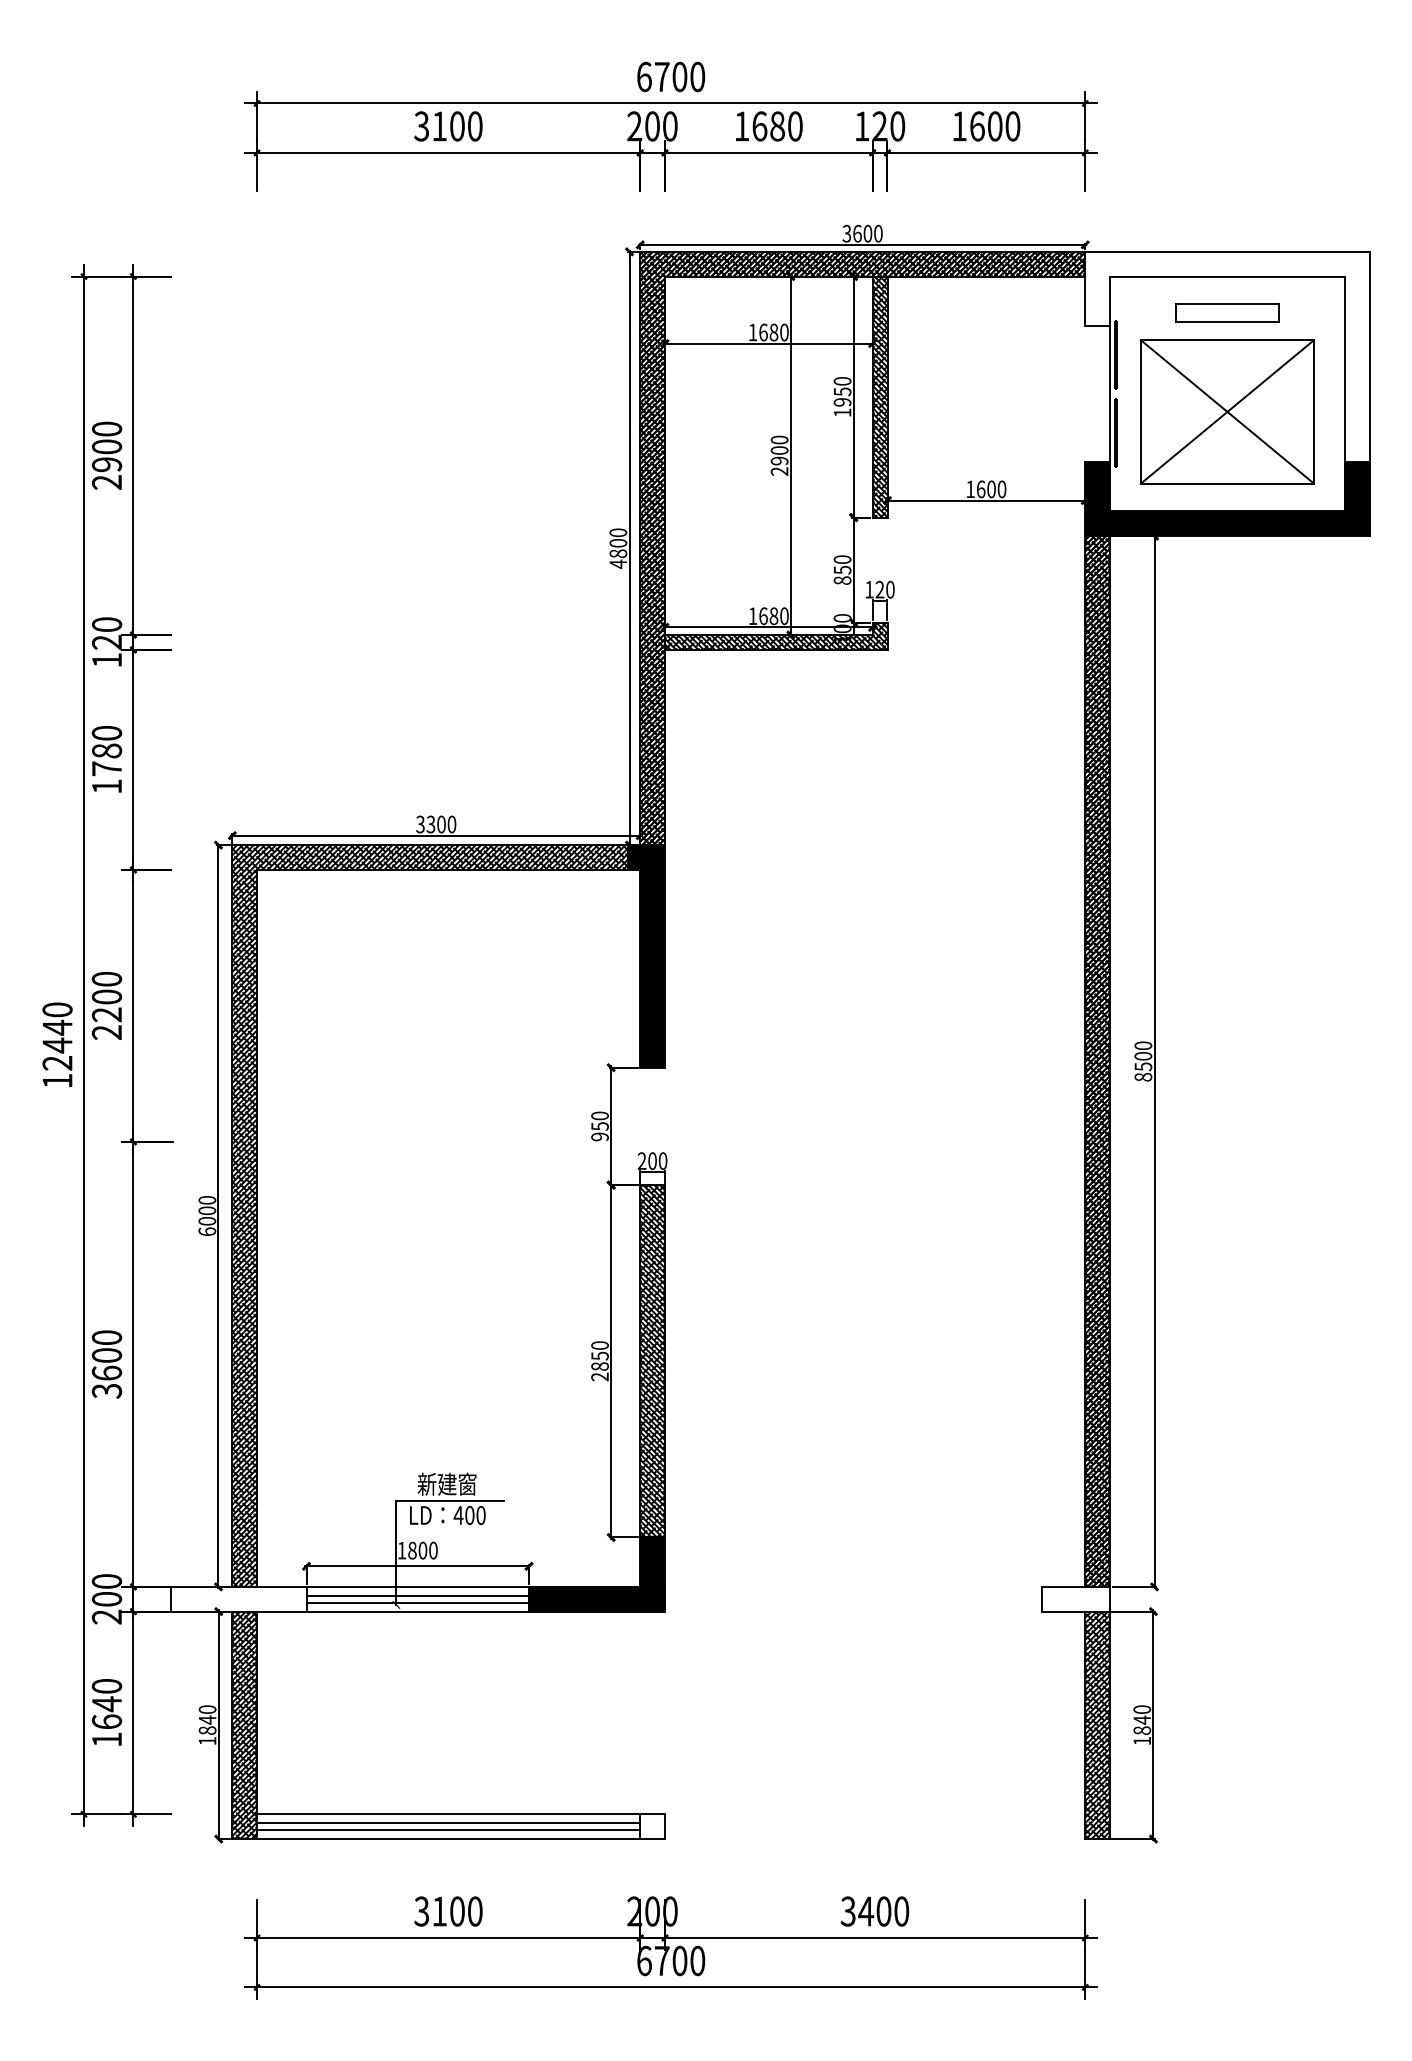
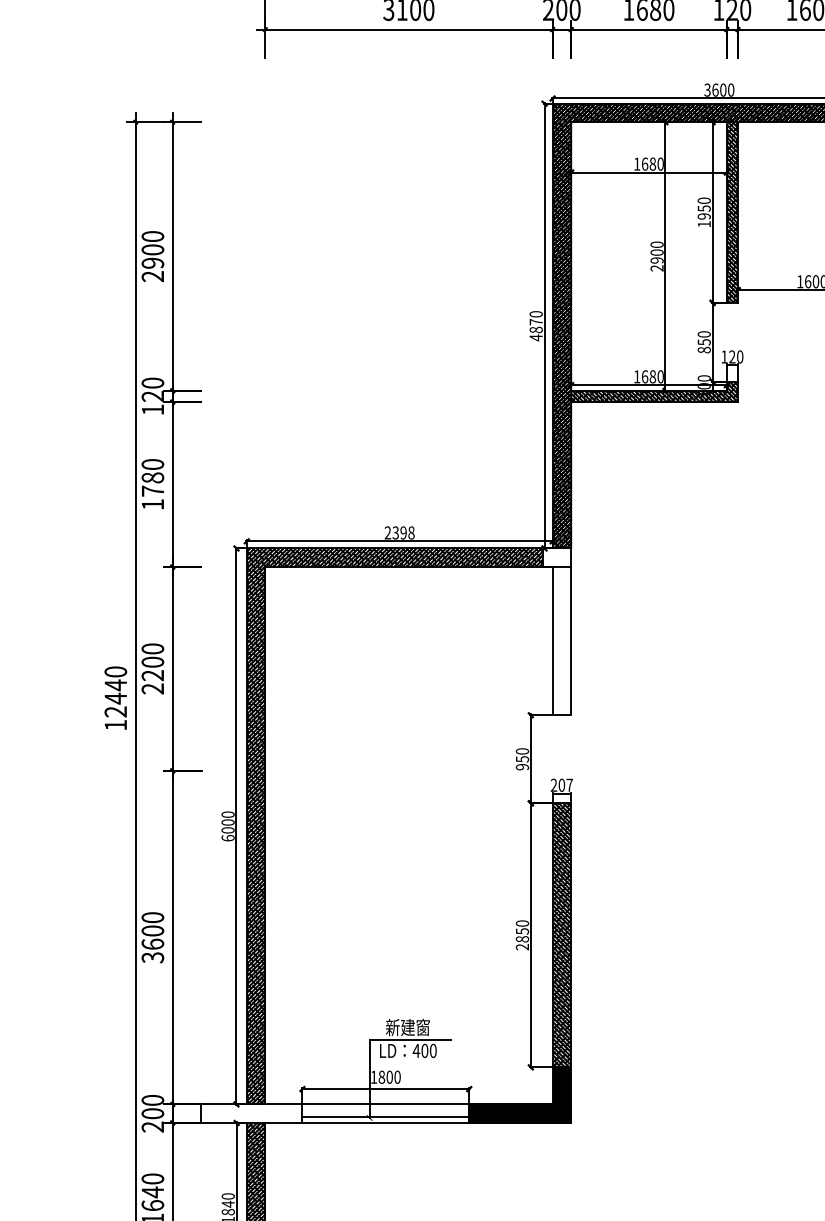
text: (618, 543) -> (536, 322), 4800 -> 4870
text: (436, 824) -> (399, 532), 3300 -> 2398
fill: (646, 956) -> (557, 631), removed
text: (662, 1160) -> (569, 784), 200 -> 207
line: (417, 1595) -> (385, 1110), removed

